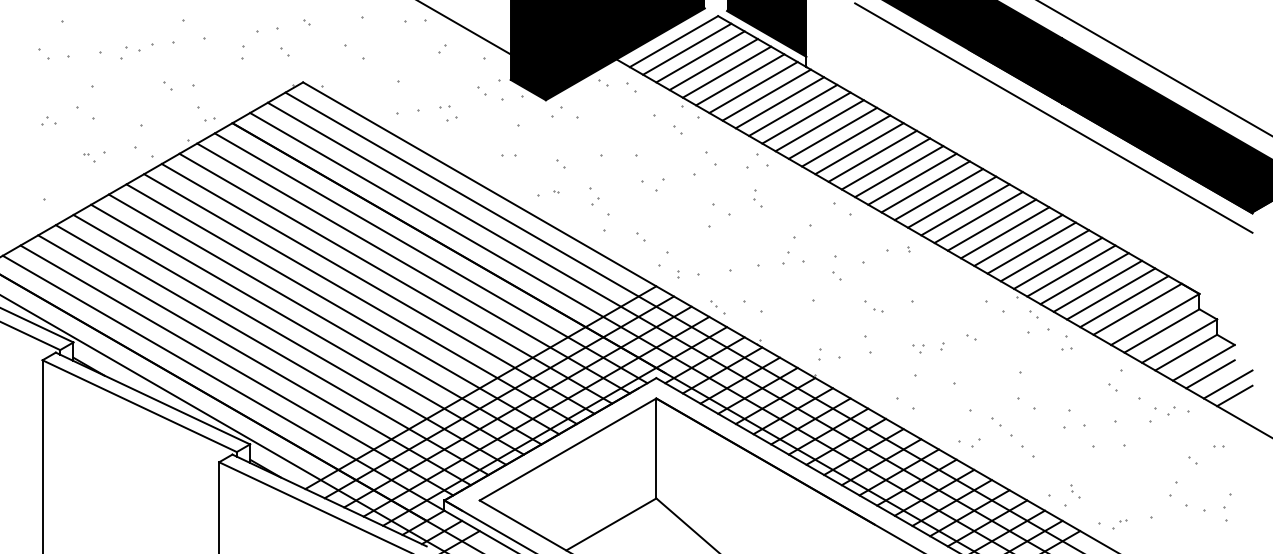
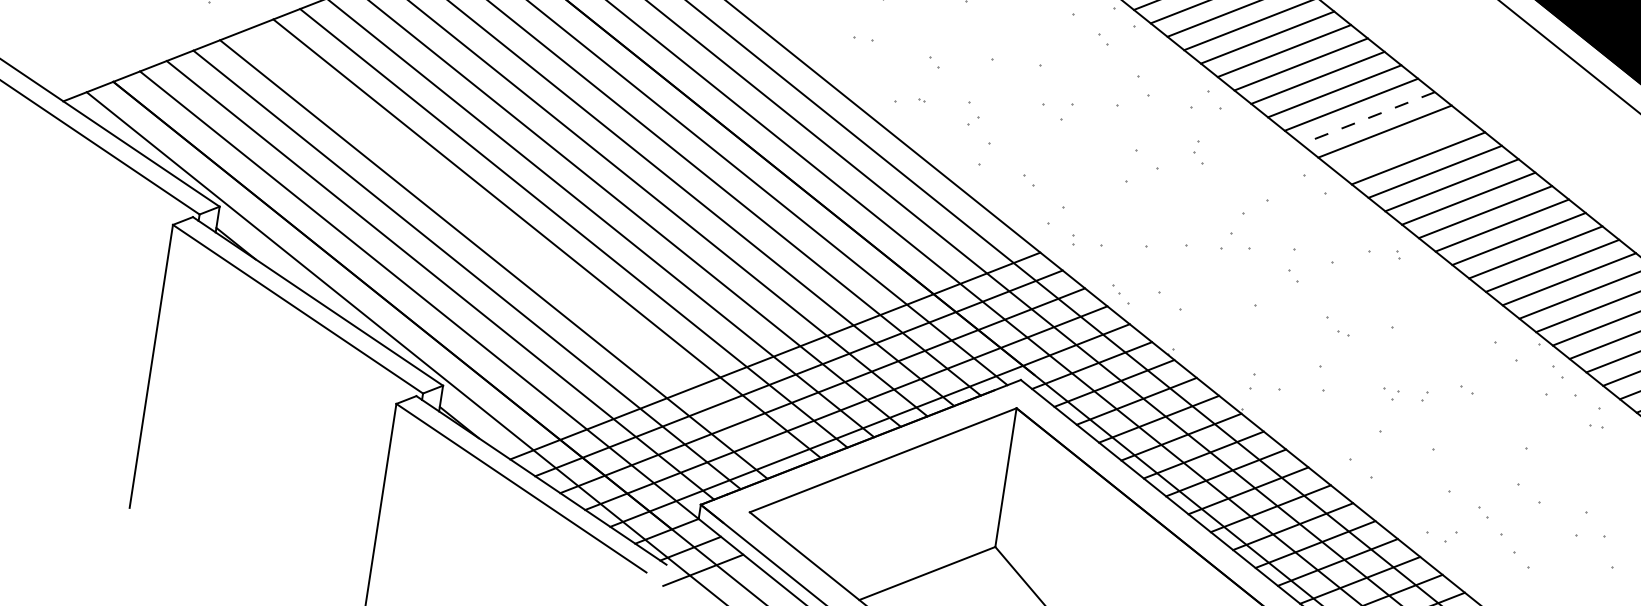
line: (872, 156) -> (1367, 118), solid -> dashed
line: (899, 171) -> (1402, 144), removed
line: (289, 339) -> (520, 248), removed

